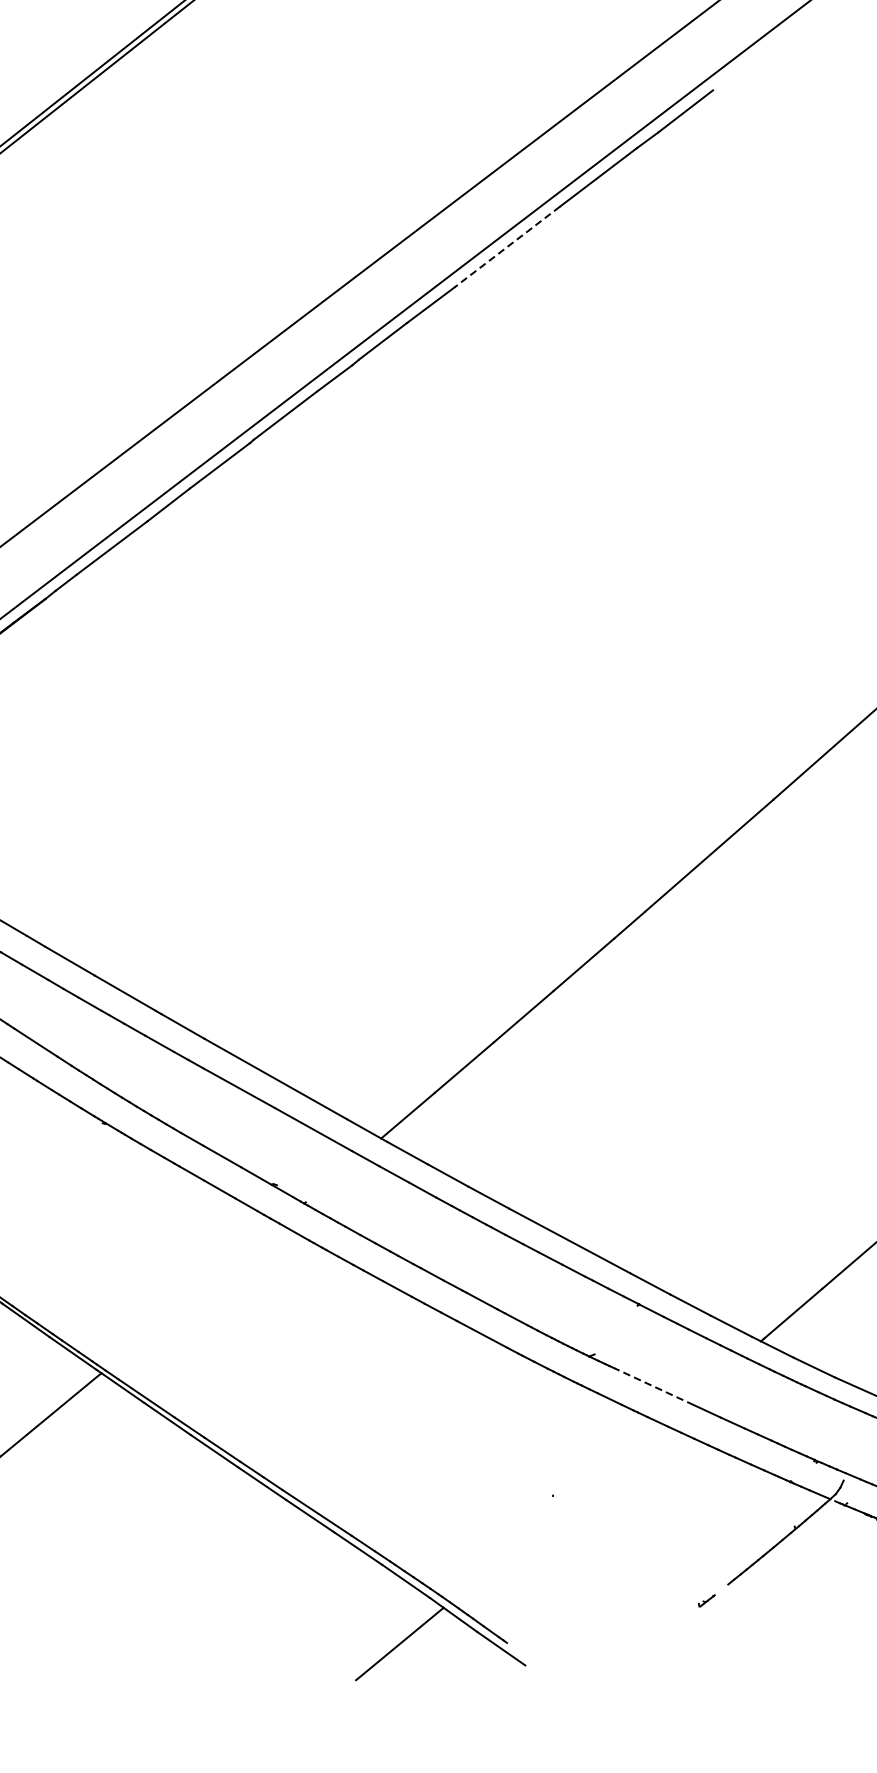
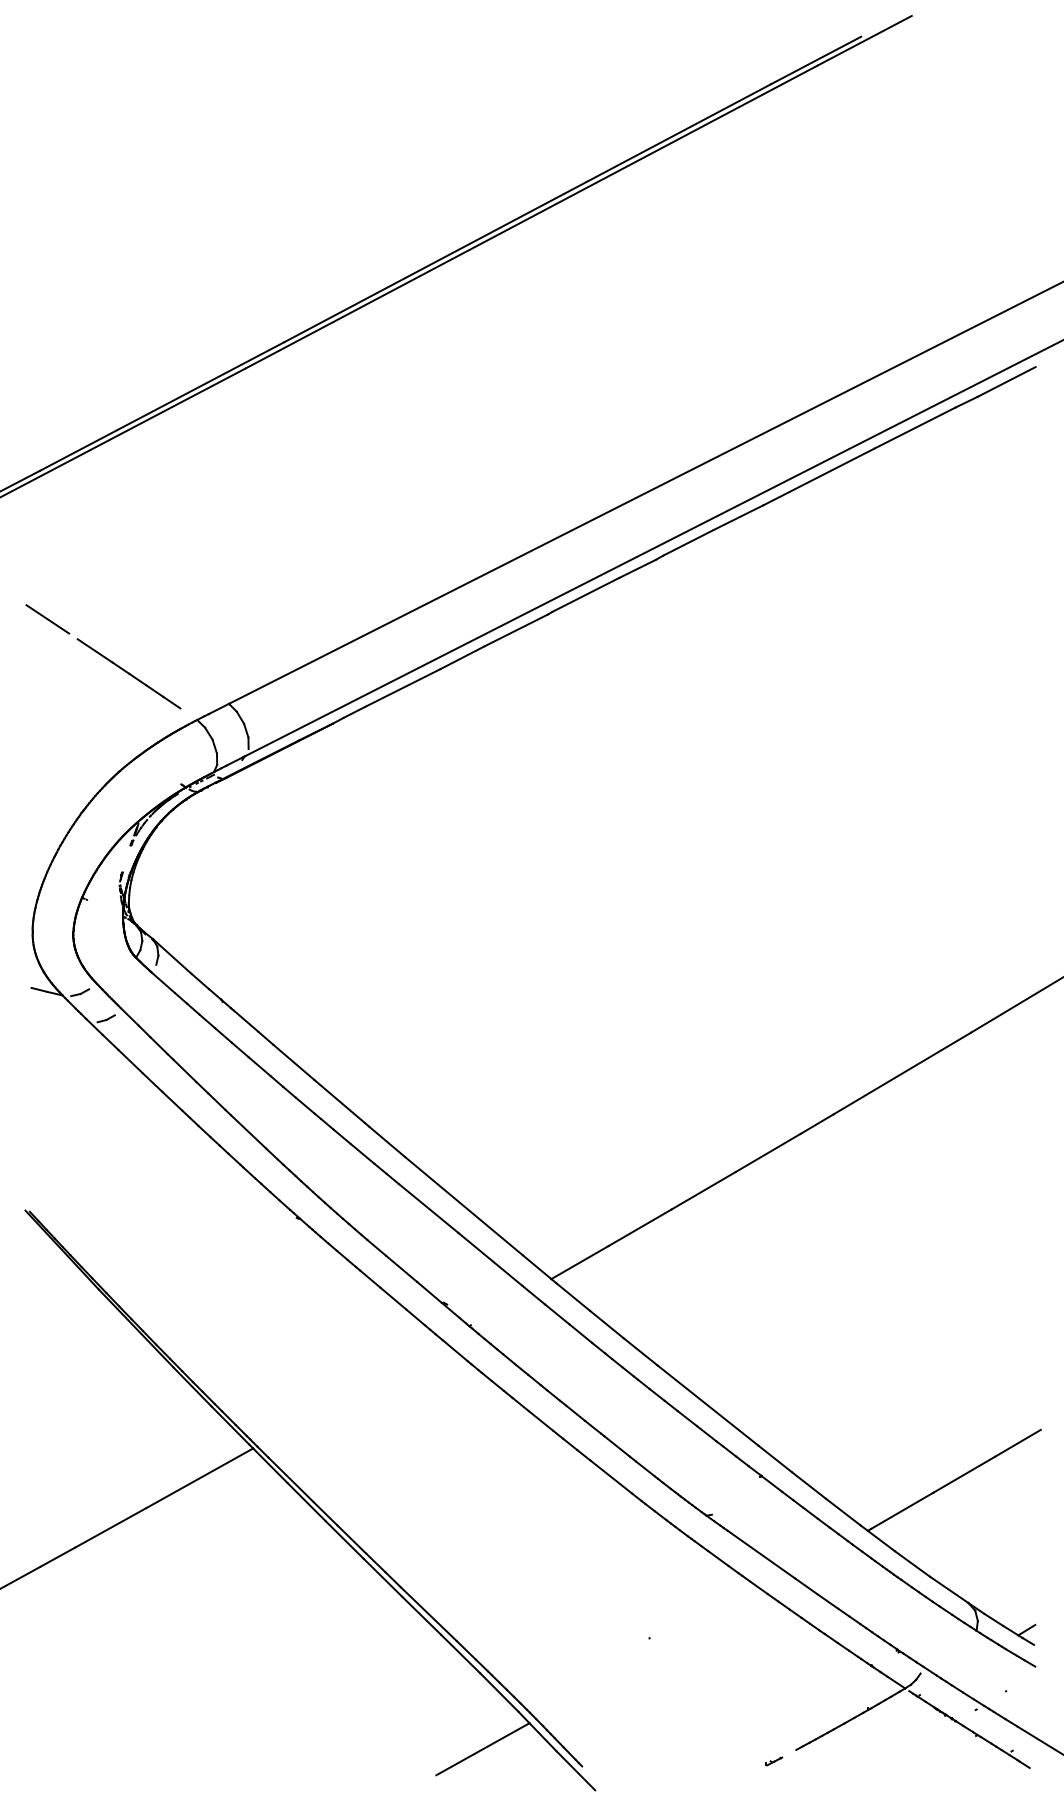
line: (506, 247) -> (818, 477), dashed -> solid
line: (653, 1386) -> (760, 1554), dashed -> solid

